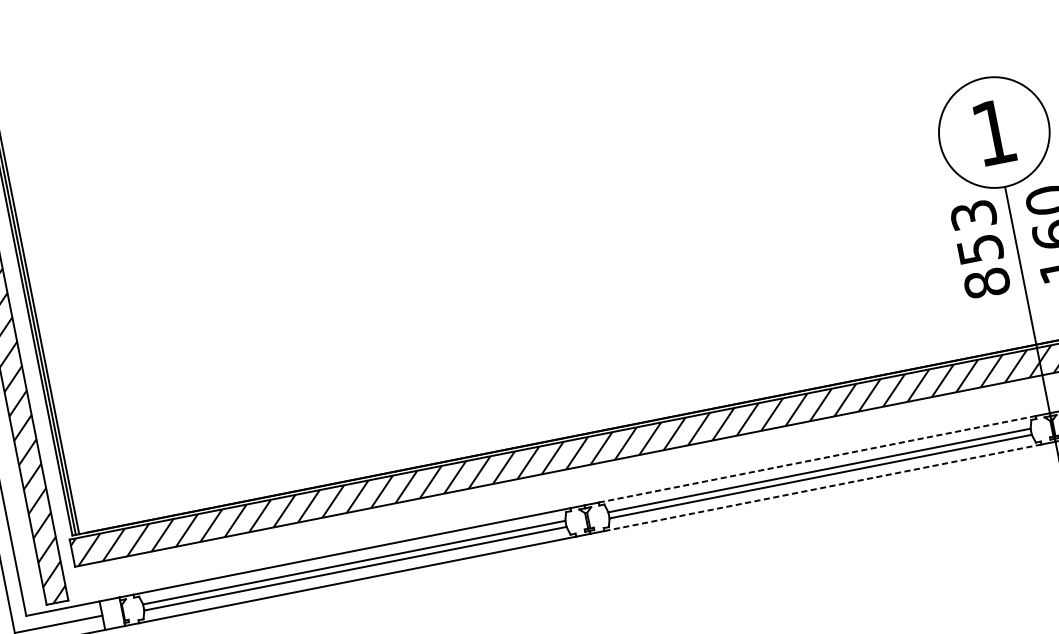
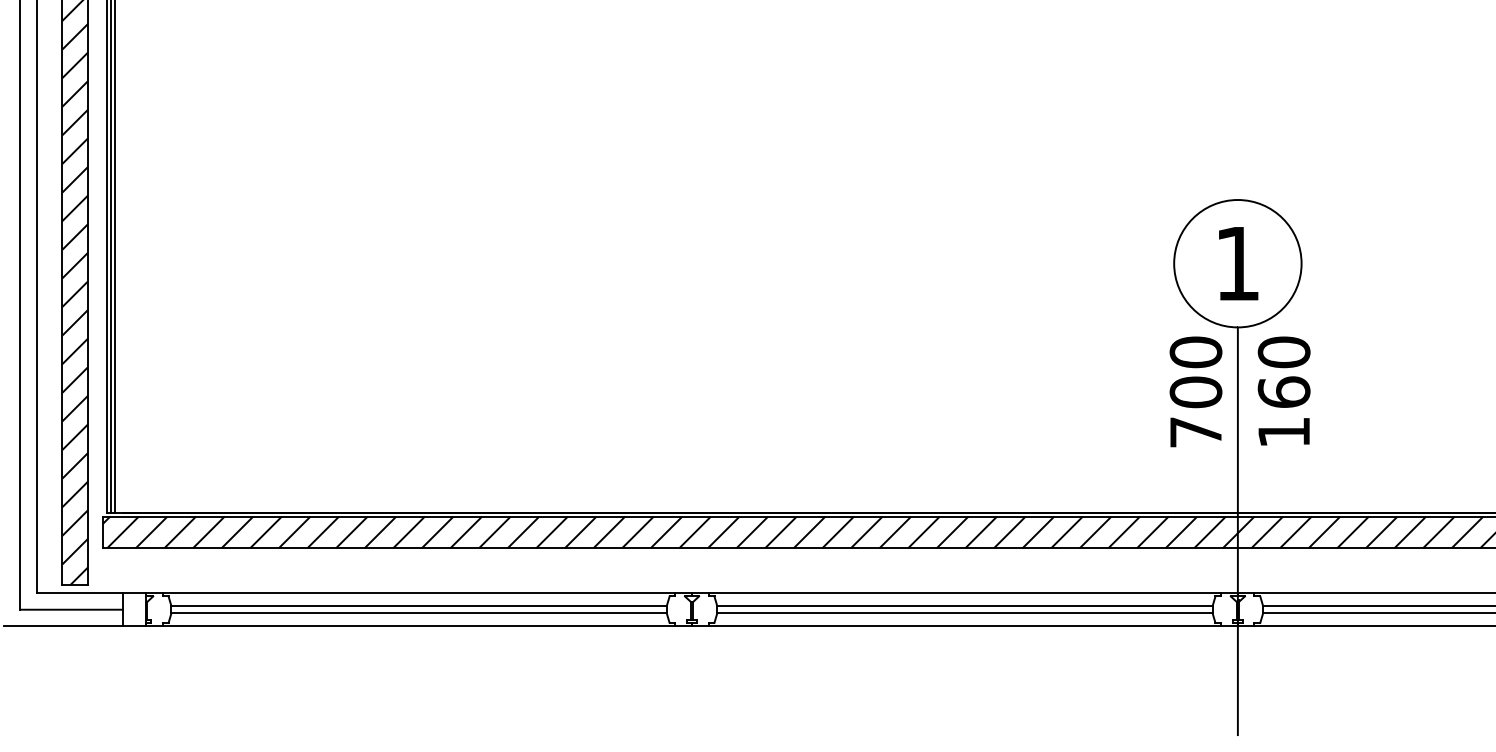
text: (979, 249) -> (1195, 392), 853 -> 700
line: (817, 459) -> (965, 593), dashed -> solid
line: (823, 487) -> (965, 626), dashed -> solid

